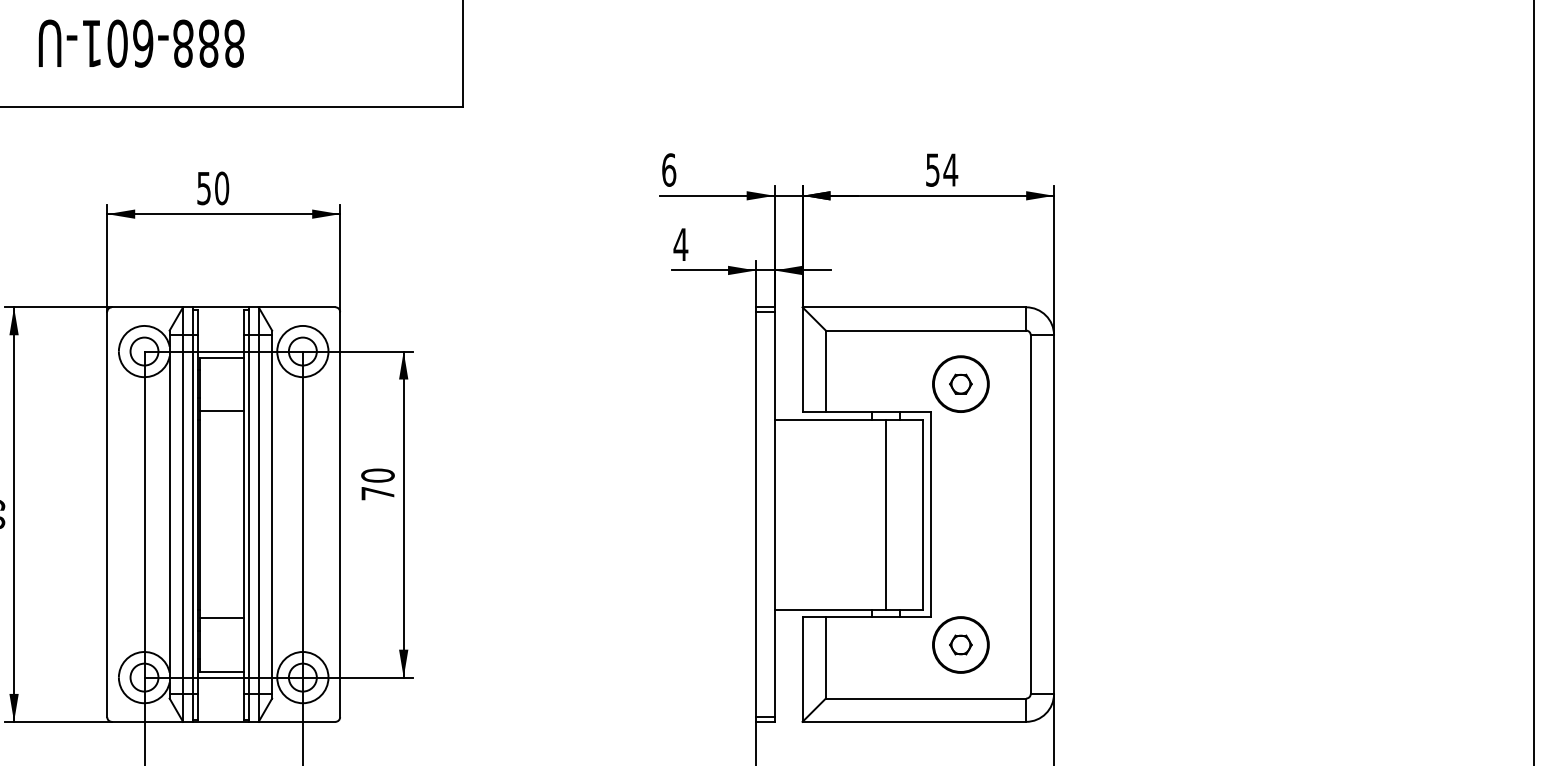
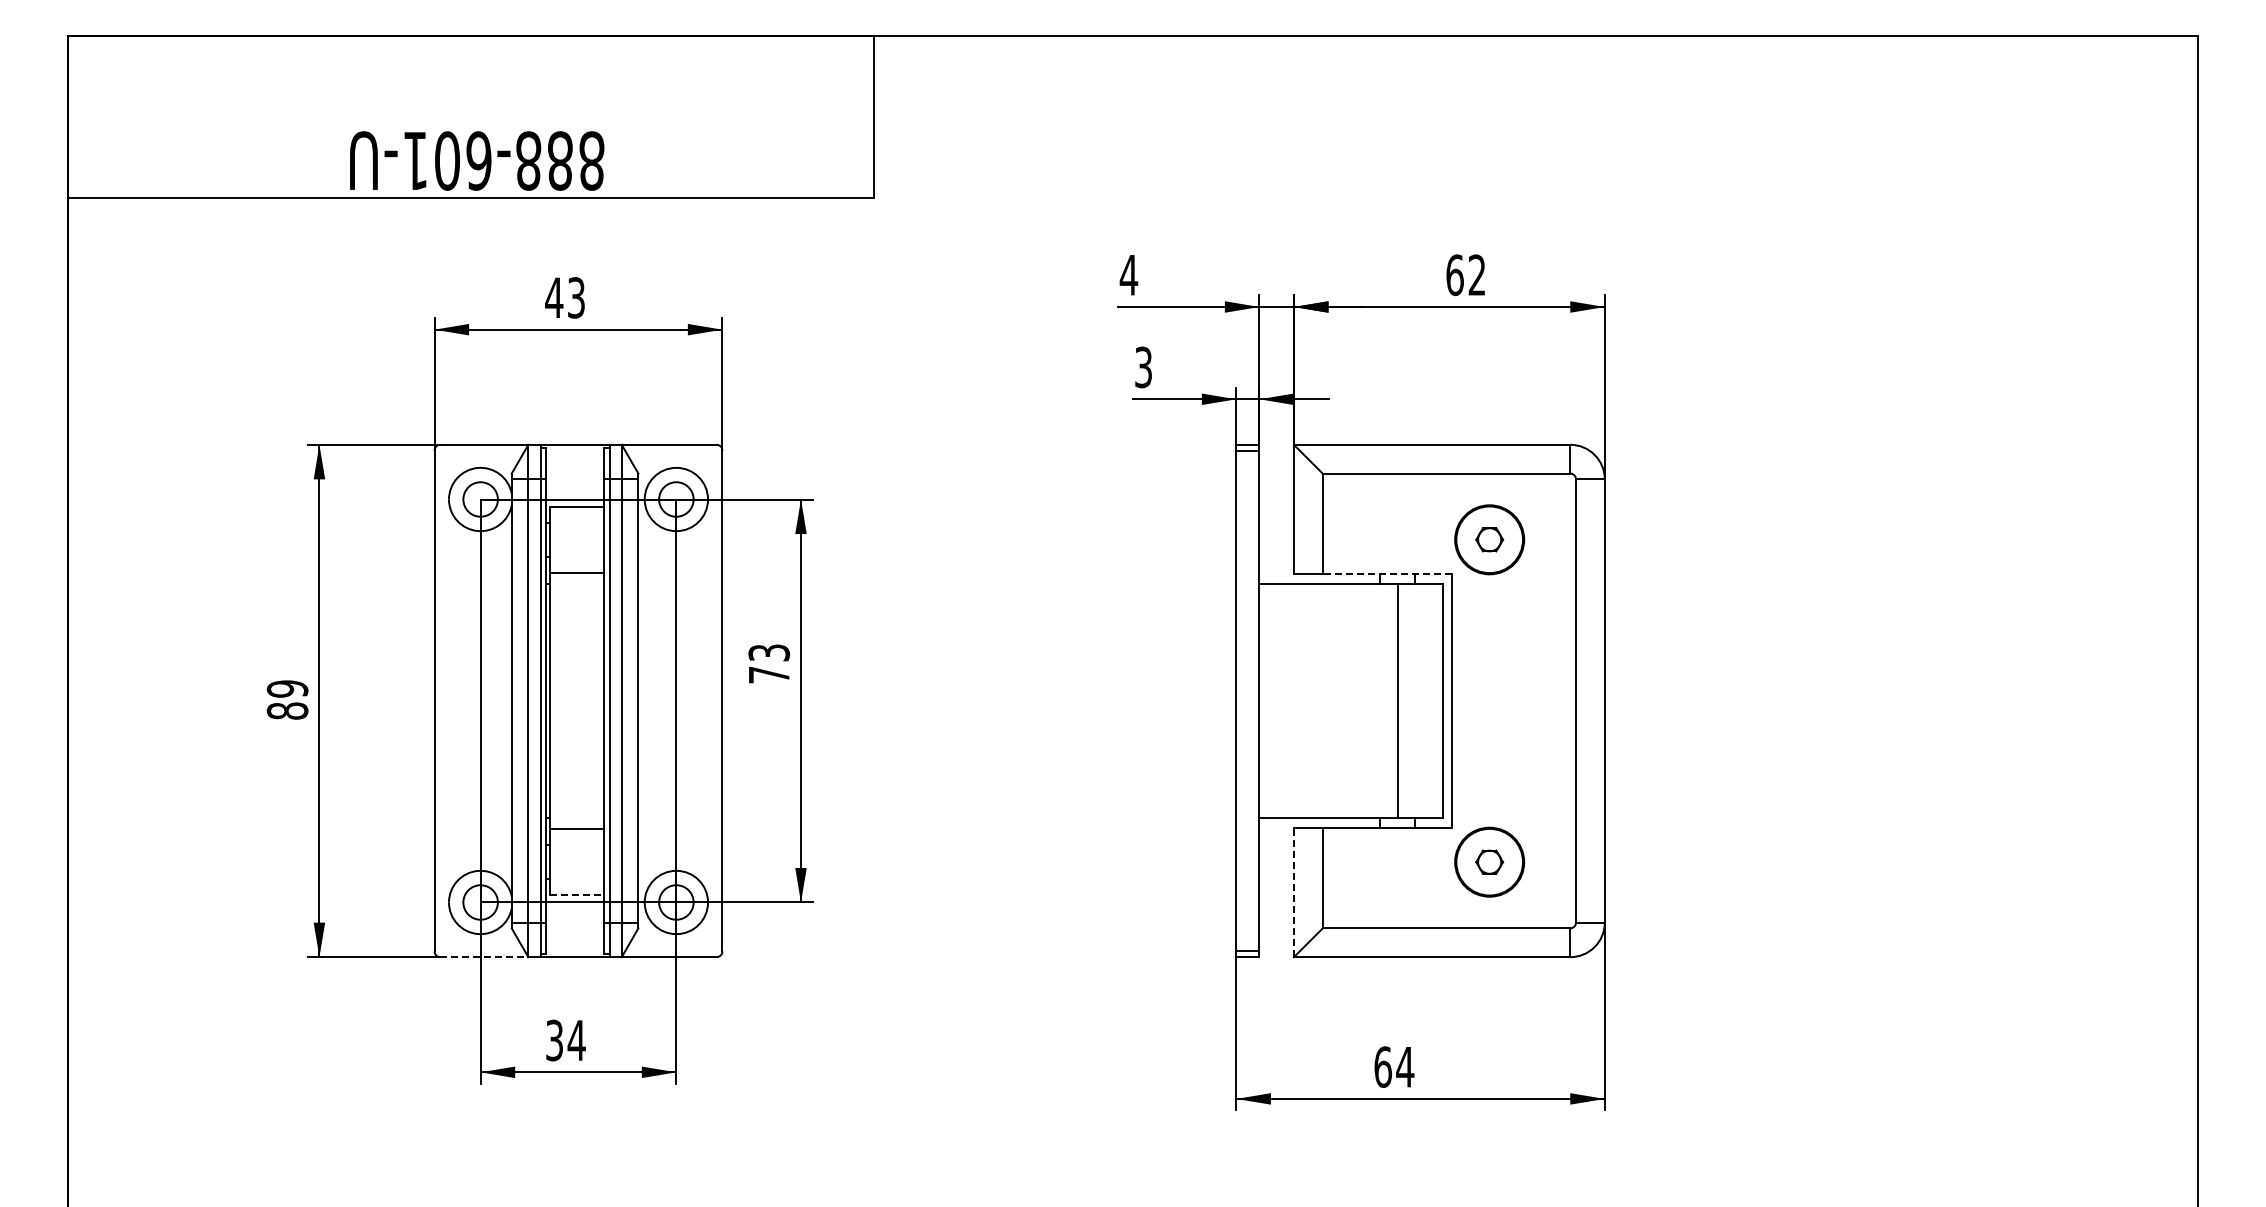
text: (141, 43) -> (477, 160), moved
text: (668, 170) -> (1128, 275), 6 -> 4
text: (942, 170) -> (1466, 275), 54 -> 62
text: (213, 188) -> (565, 297), 50 -> 43
text: (680, 244) -> (1143, 367), 4 -> 3
line: (878, 412) -> (1387, 574), solid -> dashed
text: (378, 475) -> (769, 652), 70 -> 73
line: (802, 669) -> (1293, 892), solid -> dashed
line: (222, 671) -> (577, 895), solid -> dashed
line: (147, 722) -> (484, 957), solid -> dashed

